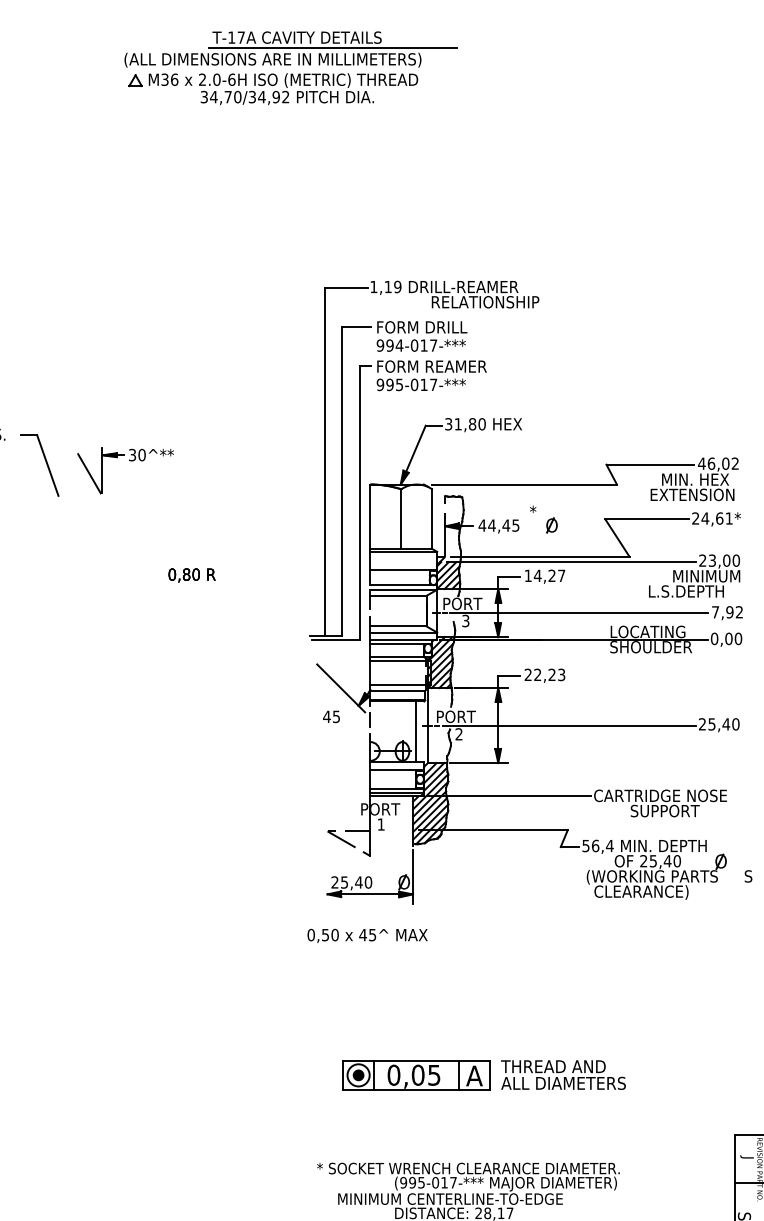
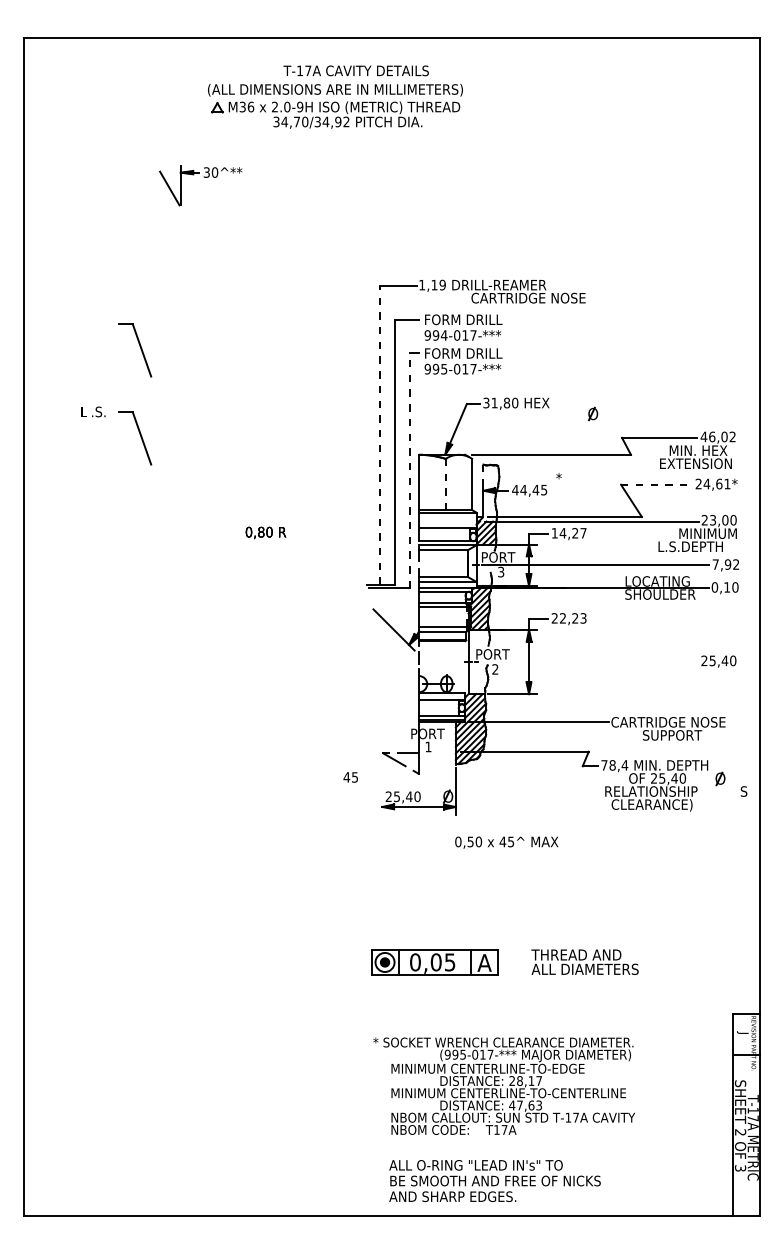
line: (332, 48) -> (386, 80), removed
text: (232, 79) -> (300, 106), 2.0-6H -> 2.0-9H
text: (497, 301) -> (528, 297), RELATIONSHIP -> CARTRIDGE NOSE
part: (40, 363) -> (135, 350), added
text: (456, 366) -> (493, 353), FORM REAMER -> FORM DRILL
part: (128, 460) -> (203, 177), moved
line: (325, 460) -> (380, 434), solid -> dashed
line: (360, 502) -> (410, 470), solid -> dashed
line: (401, 519) -> (445, 484), solid -> dashed
line: (646, 519) -> (656, 484), solid -> dashed
part: (552, 524) -> (593, 413), moved
text: (729, 638) -> (727, 587), 0,00 -> 0,10
text: (331, 716) -> (350, 777), moved
line: (569, 725) -> (590, 661), removed
line: (416, 732) -> (458, 667), removed
text: (590, 846) -> (608, 765), 56,4 -> 78,4
text: (652, 877) -> (661, 792), (WORKING PARTS -> RELATIONSHIP
text: (367, 935) -> (506, 842), moved
part: (416, 1075) -> (434, 962), moved

